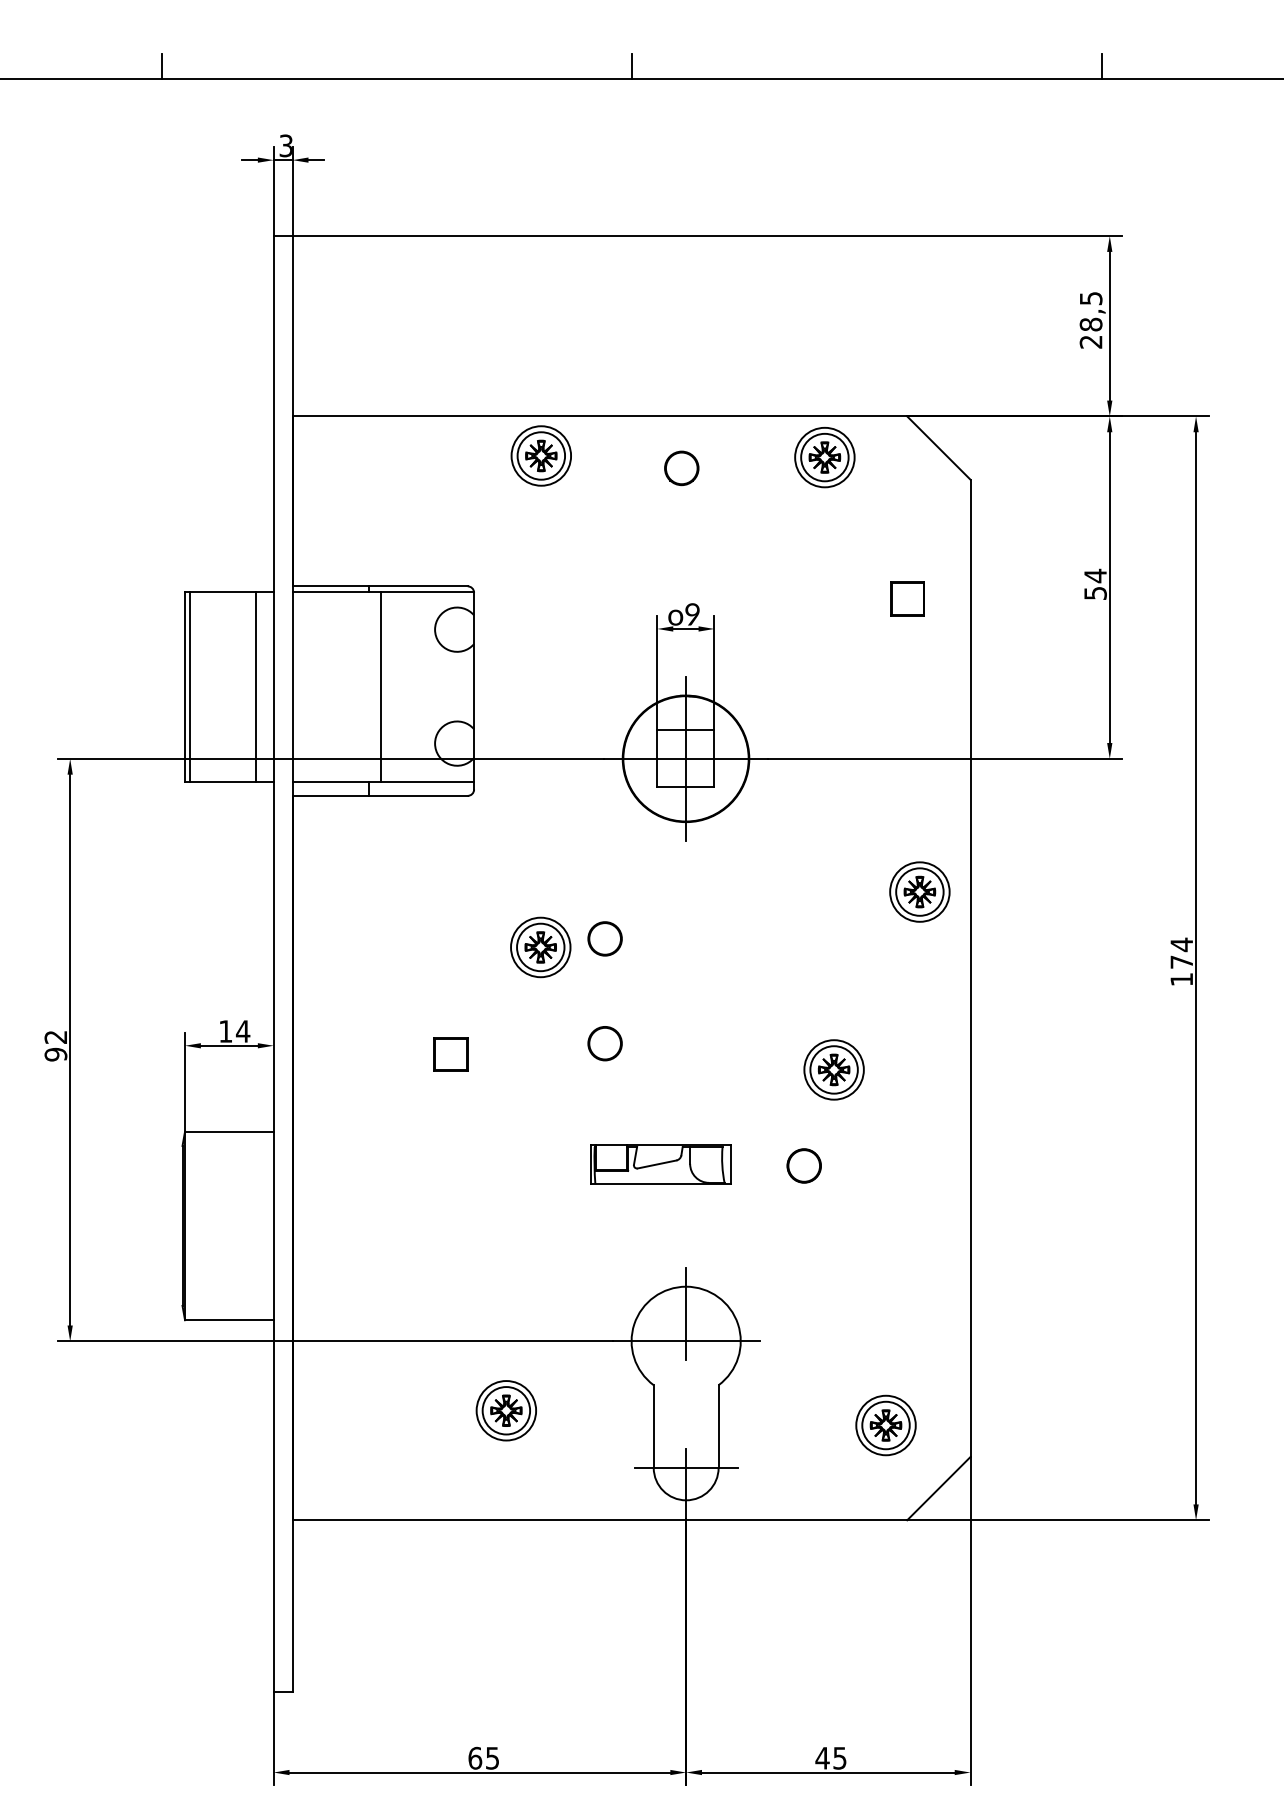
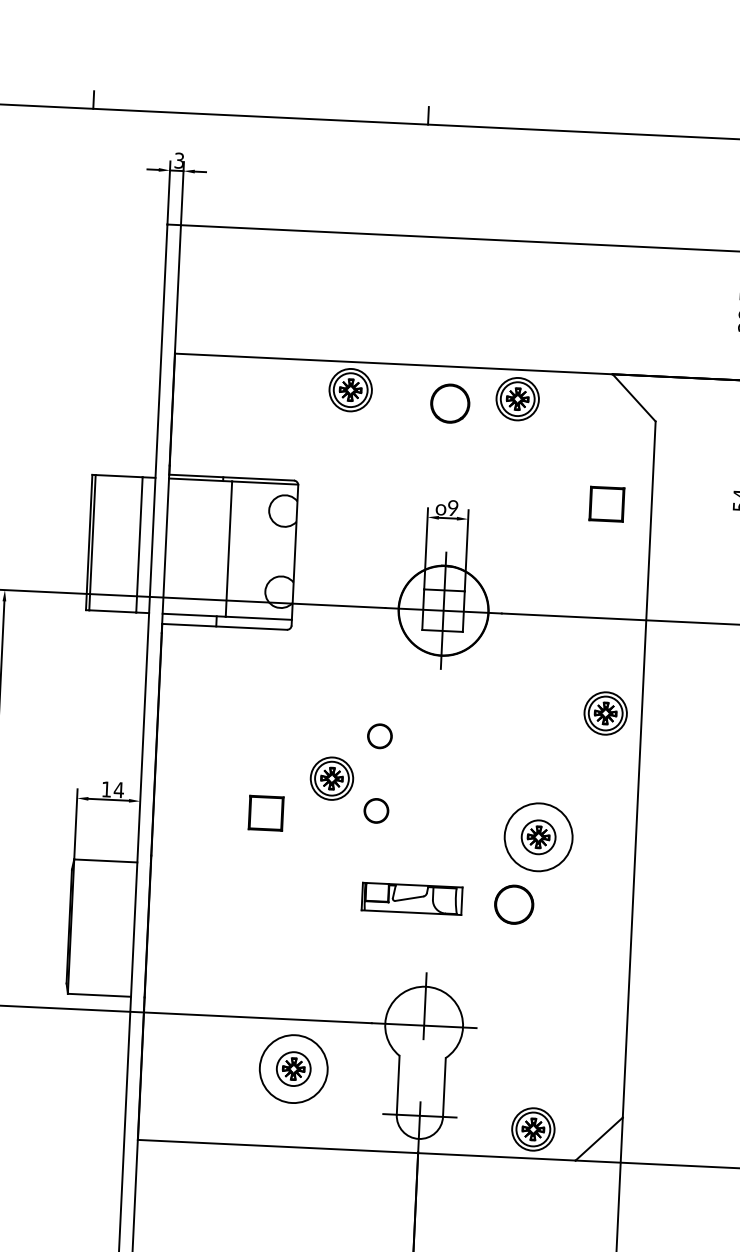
part: (824, 457) -> (517, 399), moved
part: (681, 468) -> (450, 403), size x1.6
part: (907, 598) -> (606, 503), size x1.4
part: (540, 947) -> (331, 778), moved
part: (450, 1054) -> (265, 813), size x1.4
circle: (833, 1069) -> (538, 836), size x1.6
circle: (803, 1165) -> (513, 904), size x1.6
circle: (506, 1410) -> (293, 1068), size x1.6
part: (885, 1425) -> (532, 1129), moved

